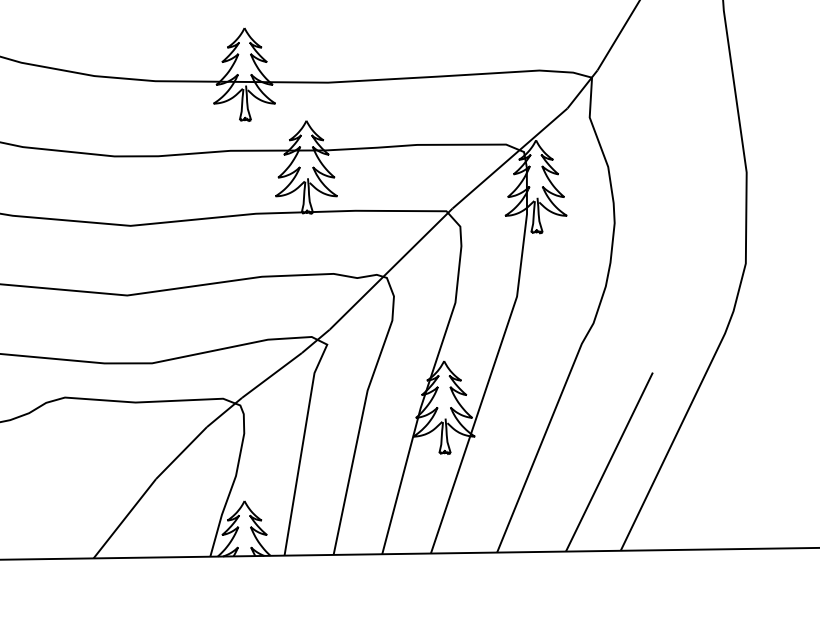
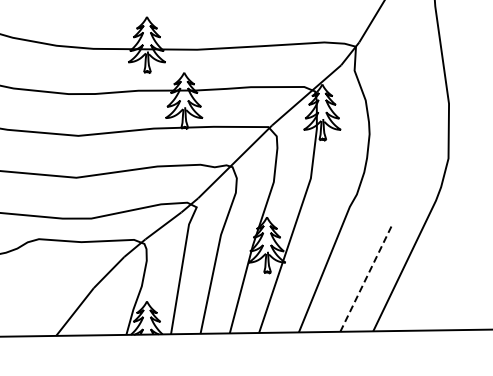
line: (609, 461) -> (366, 277), solid -> dashed

